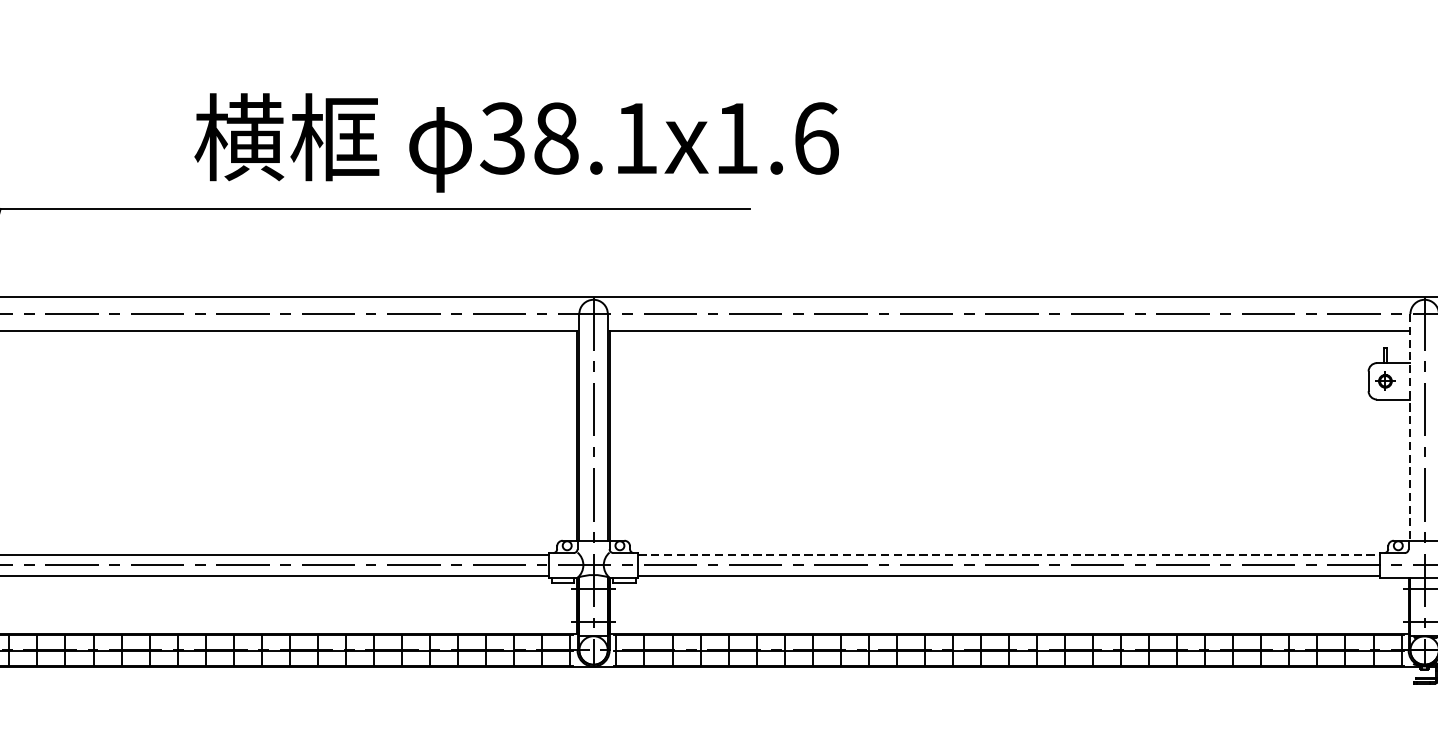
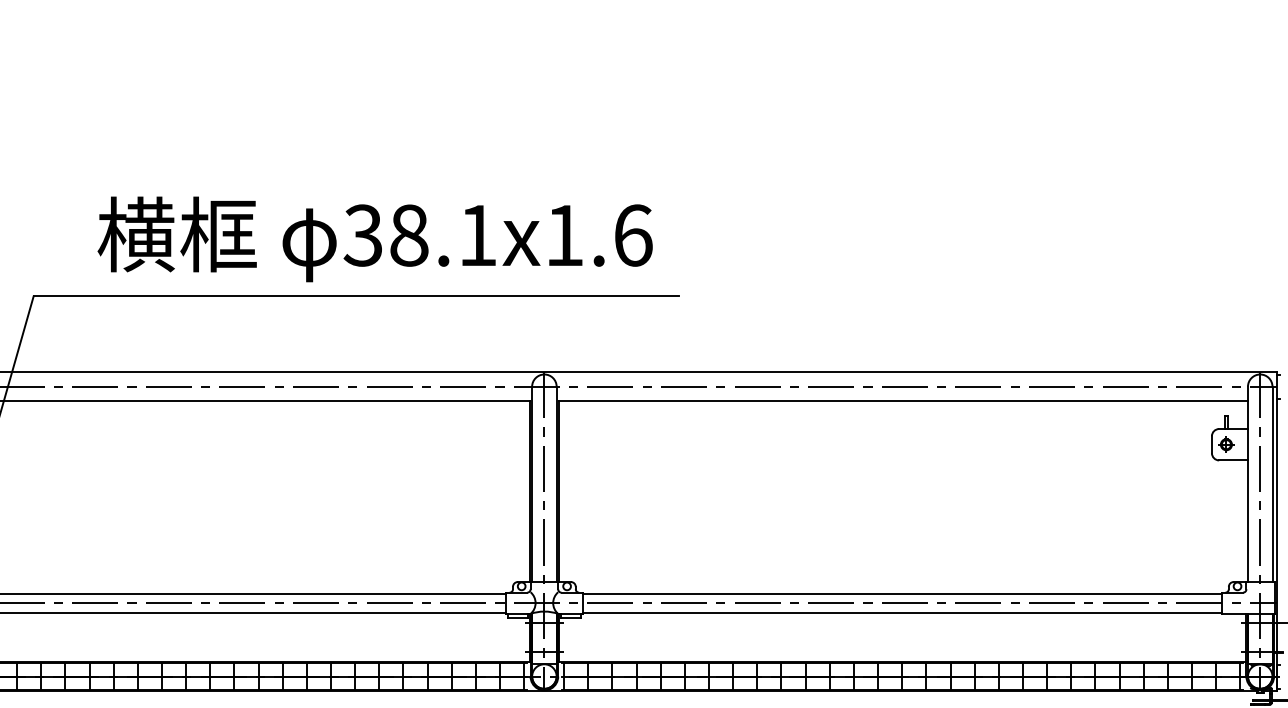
text: (515, 143) -> (374, 239), moved
line: (1409, 427) -> (1247, 484), dashed -> solid
line: (1009, 555) -> (902, 594), dashed -> solid

